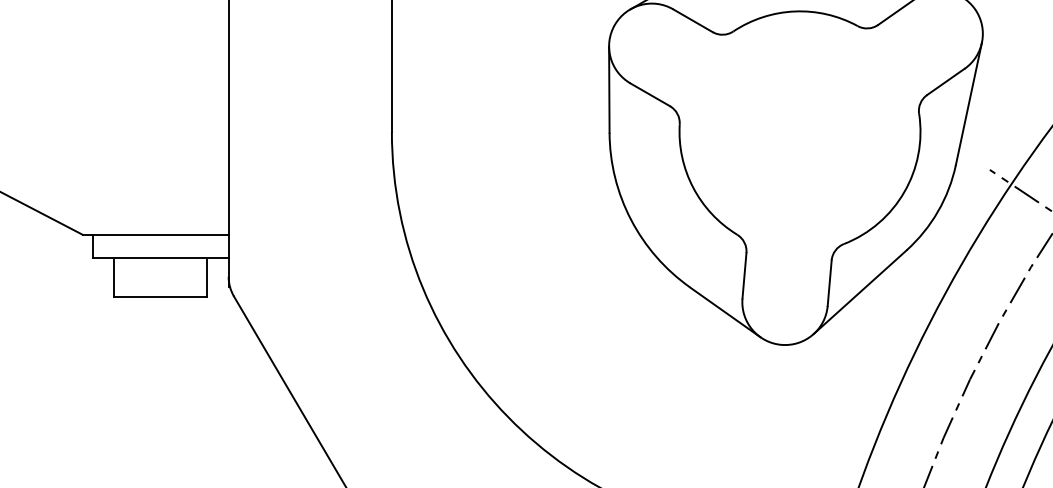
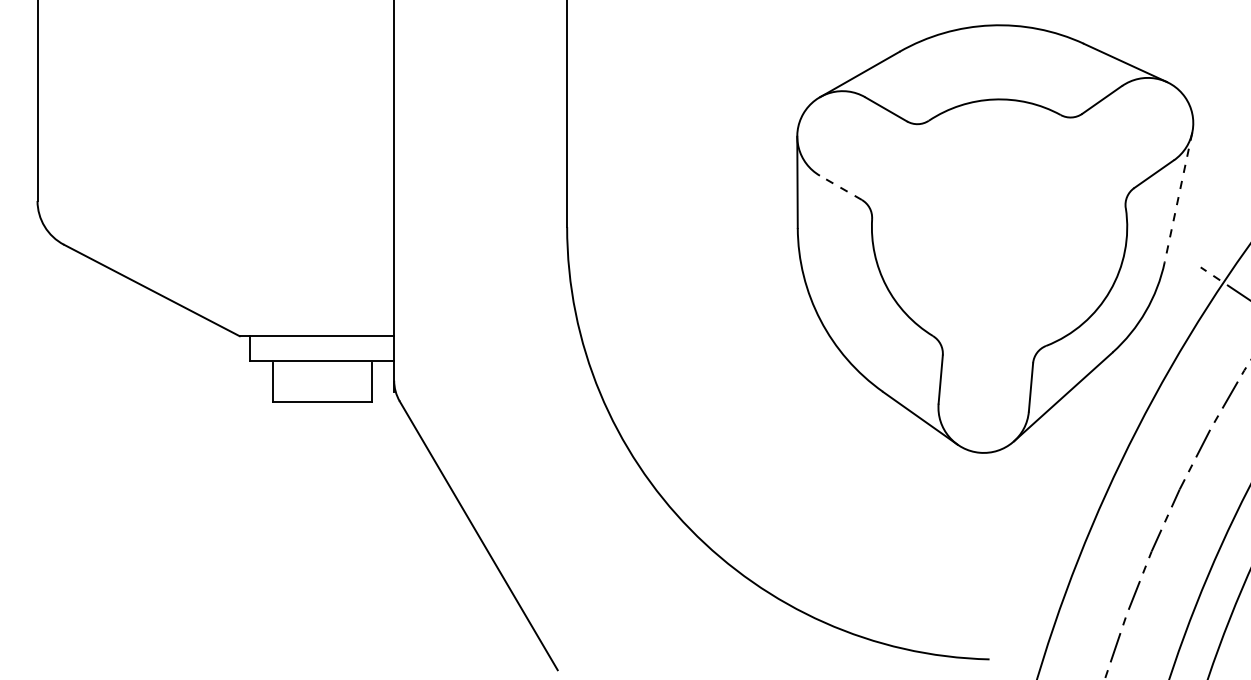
line: (649, 94) -> (840, 187), solid -> dashed
line: (968, 103) -> (1178, 197), solid -> dashed

